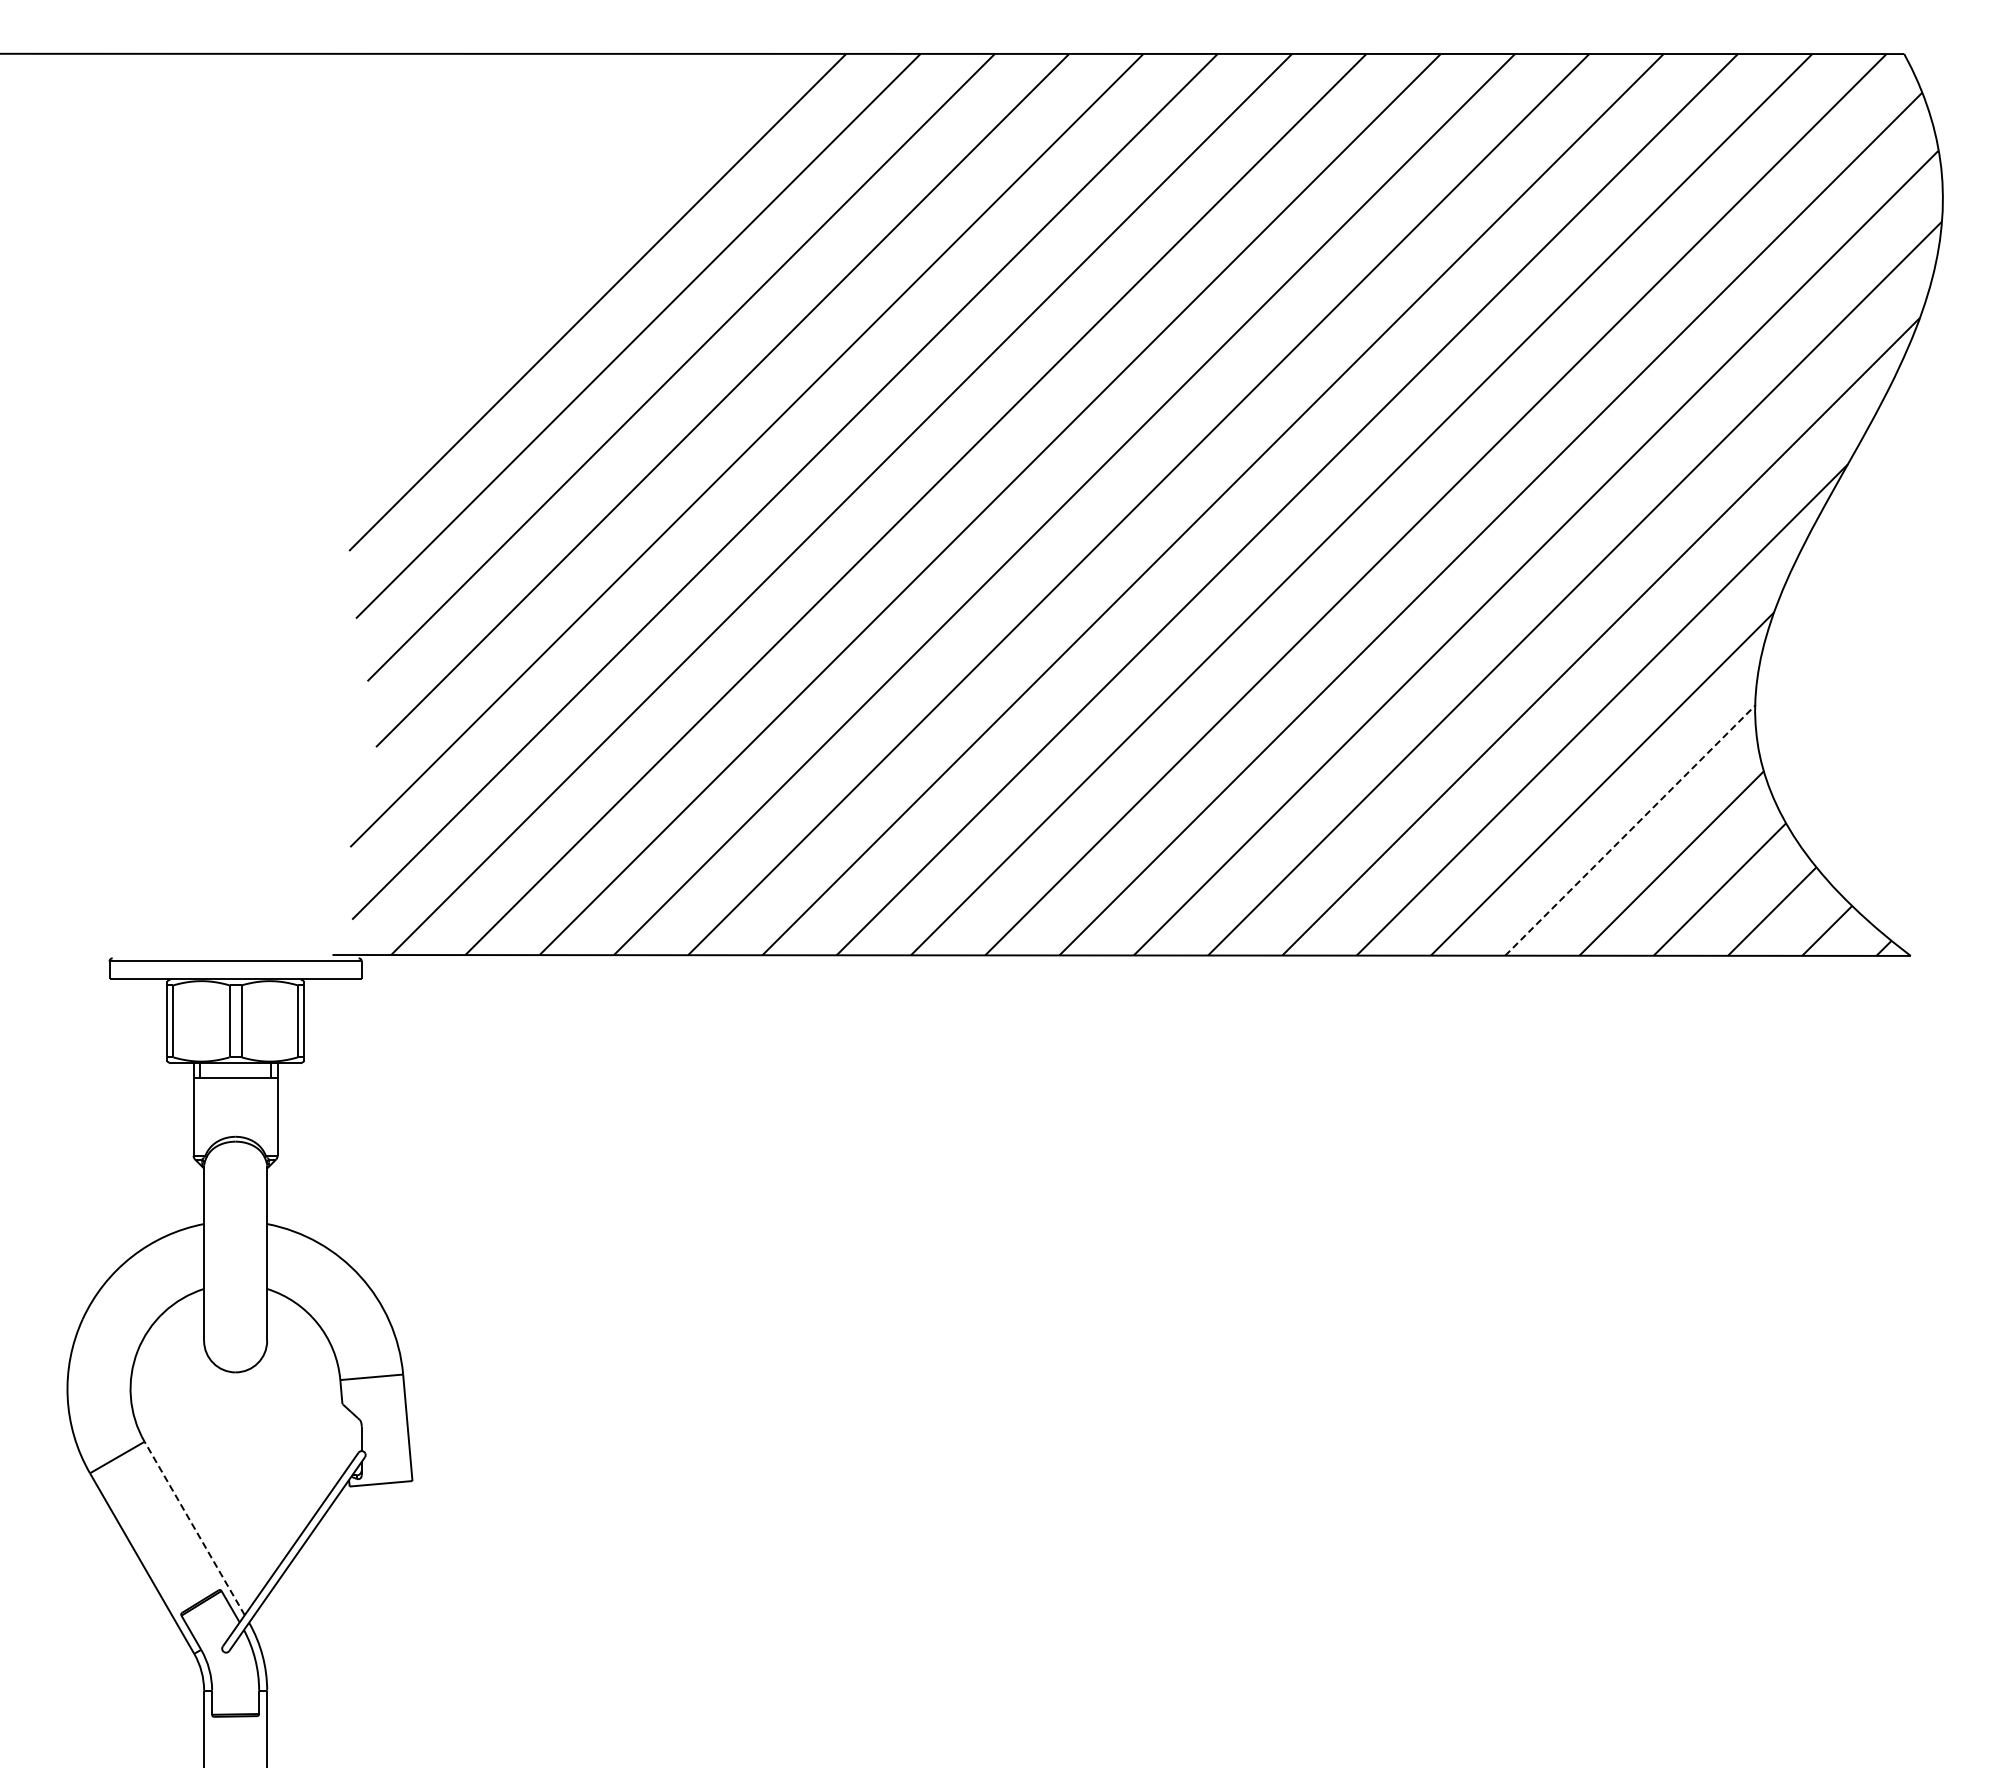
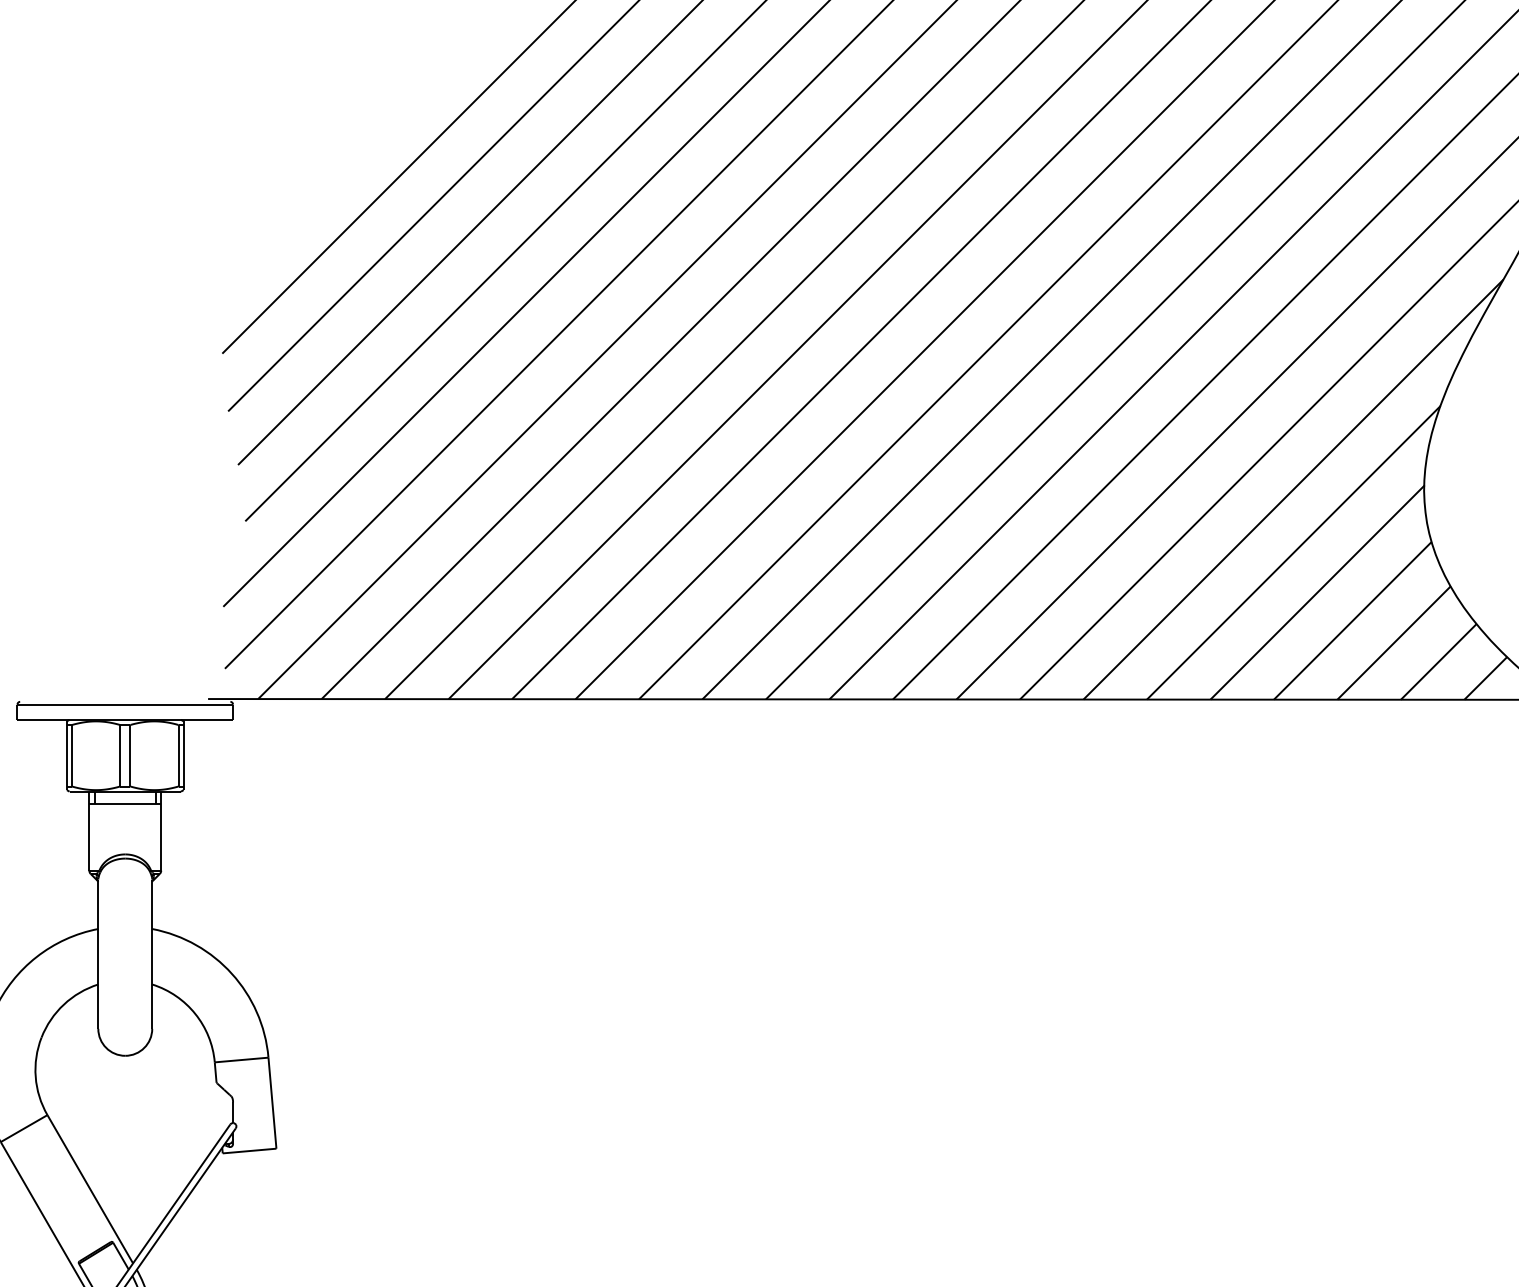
line: (1630, 830) -> (1317, 592), dashed -> solid
line: (194, 1528) -> (90, 1189), dashed -> solid

